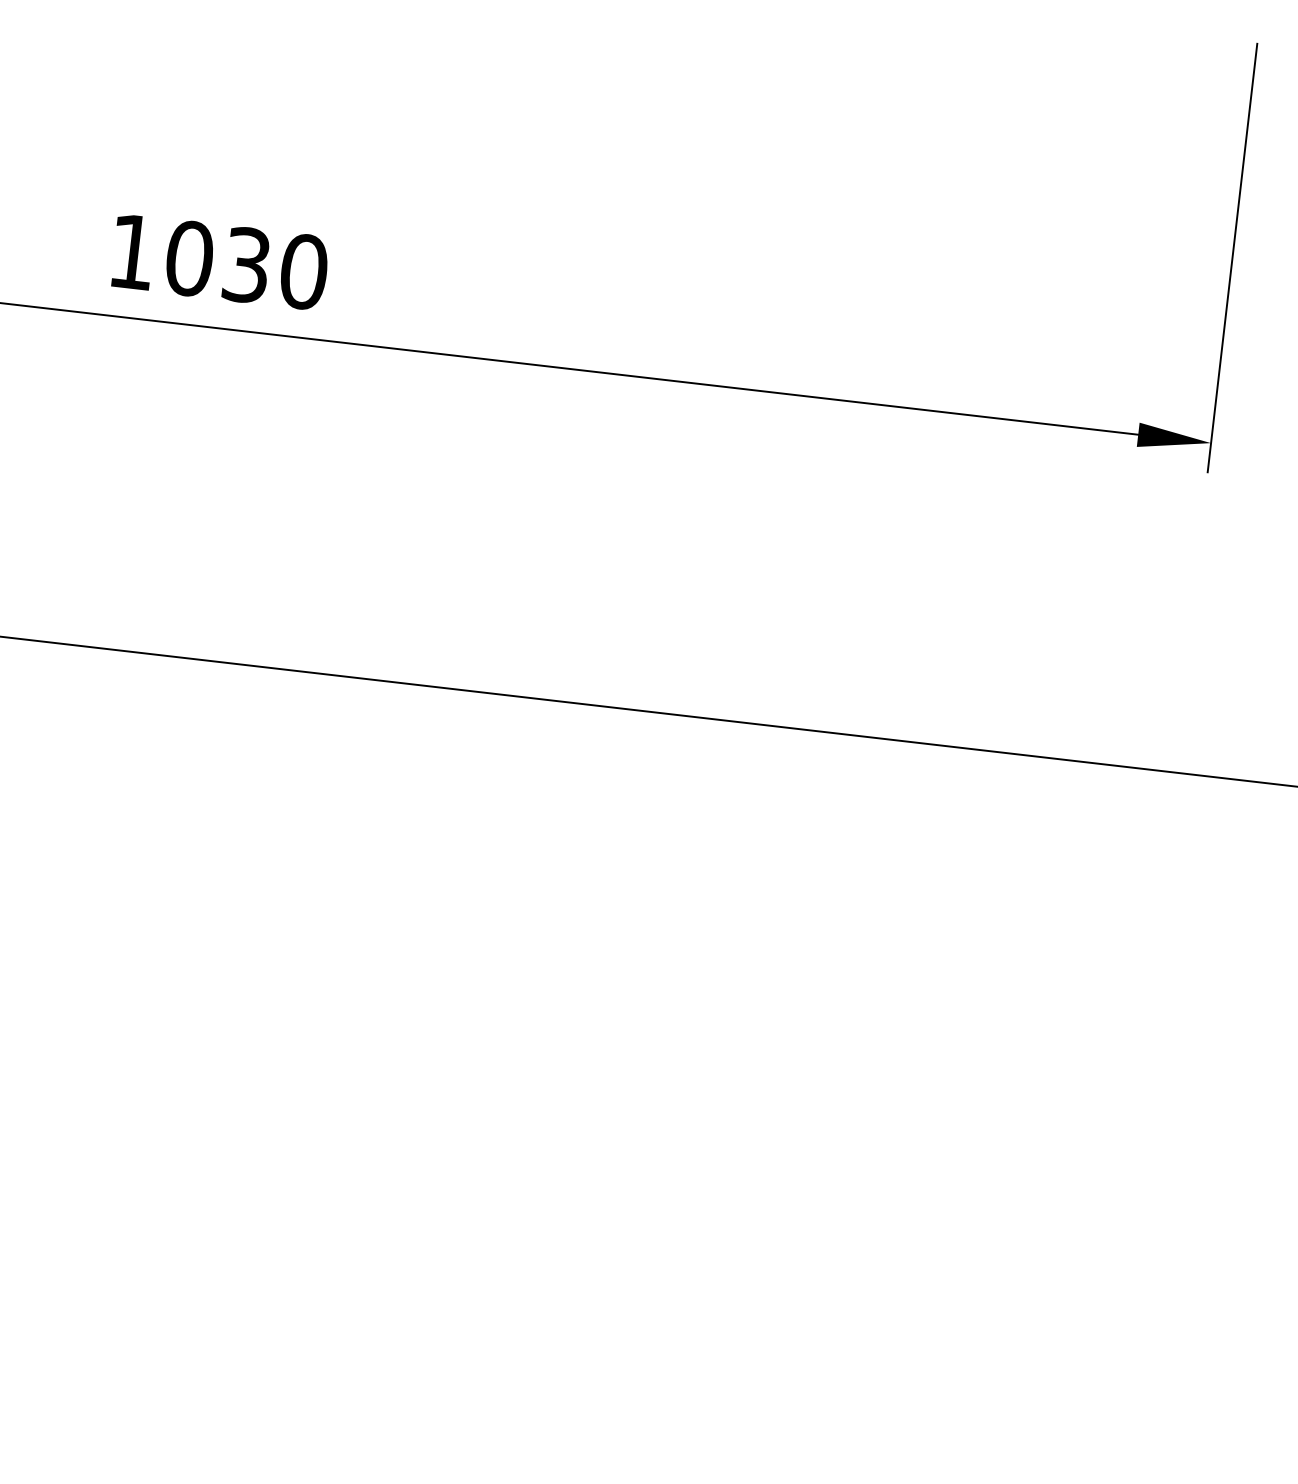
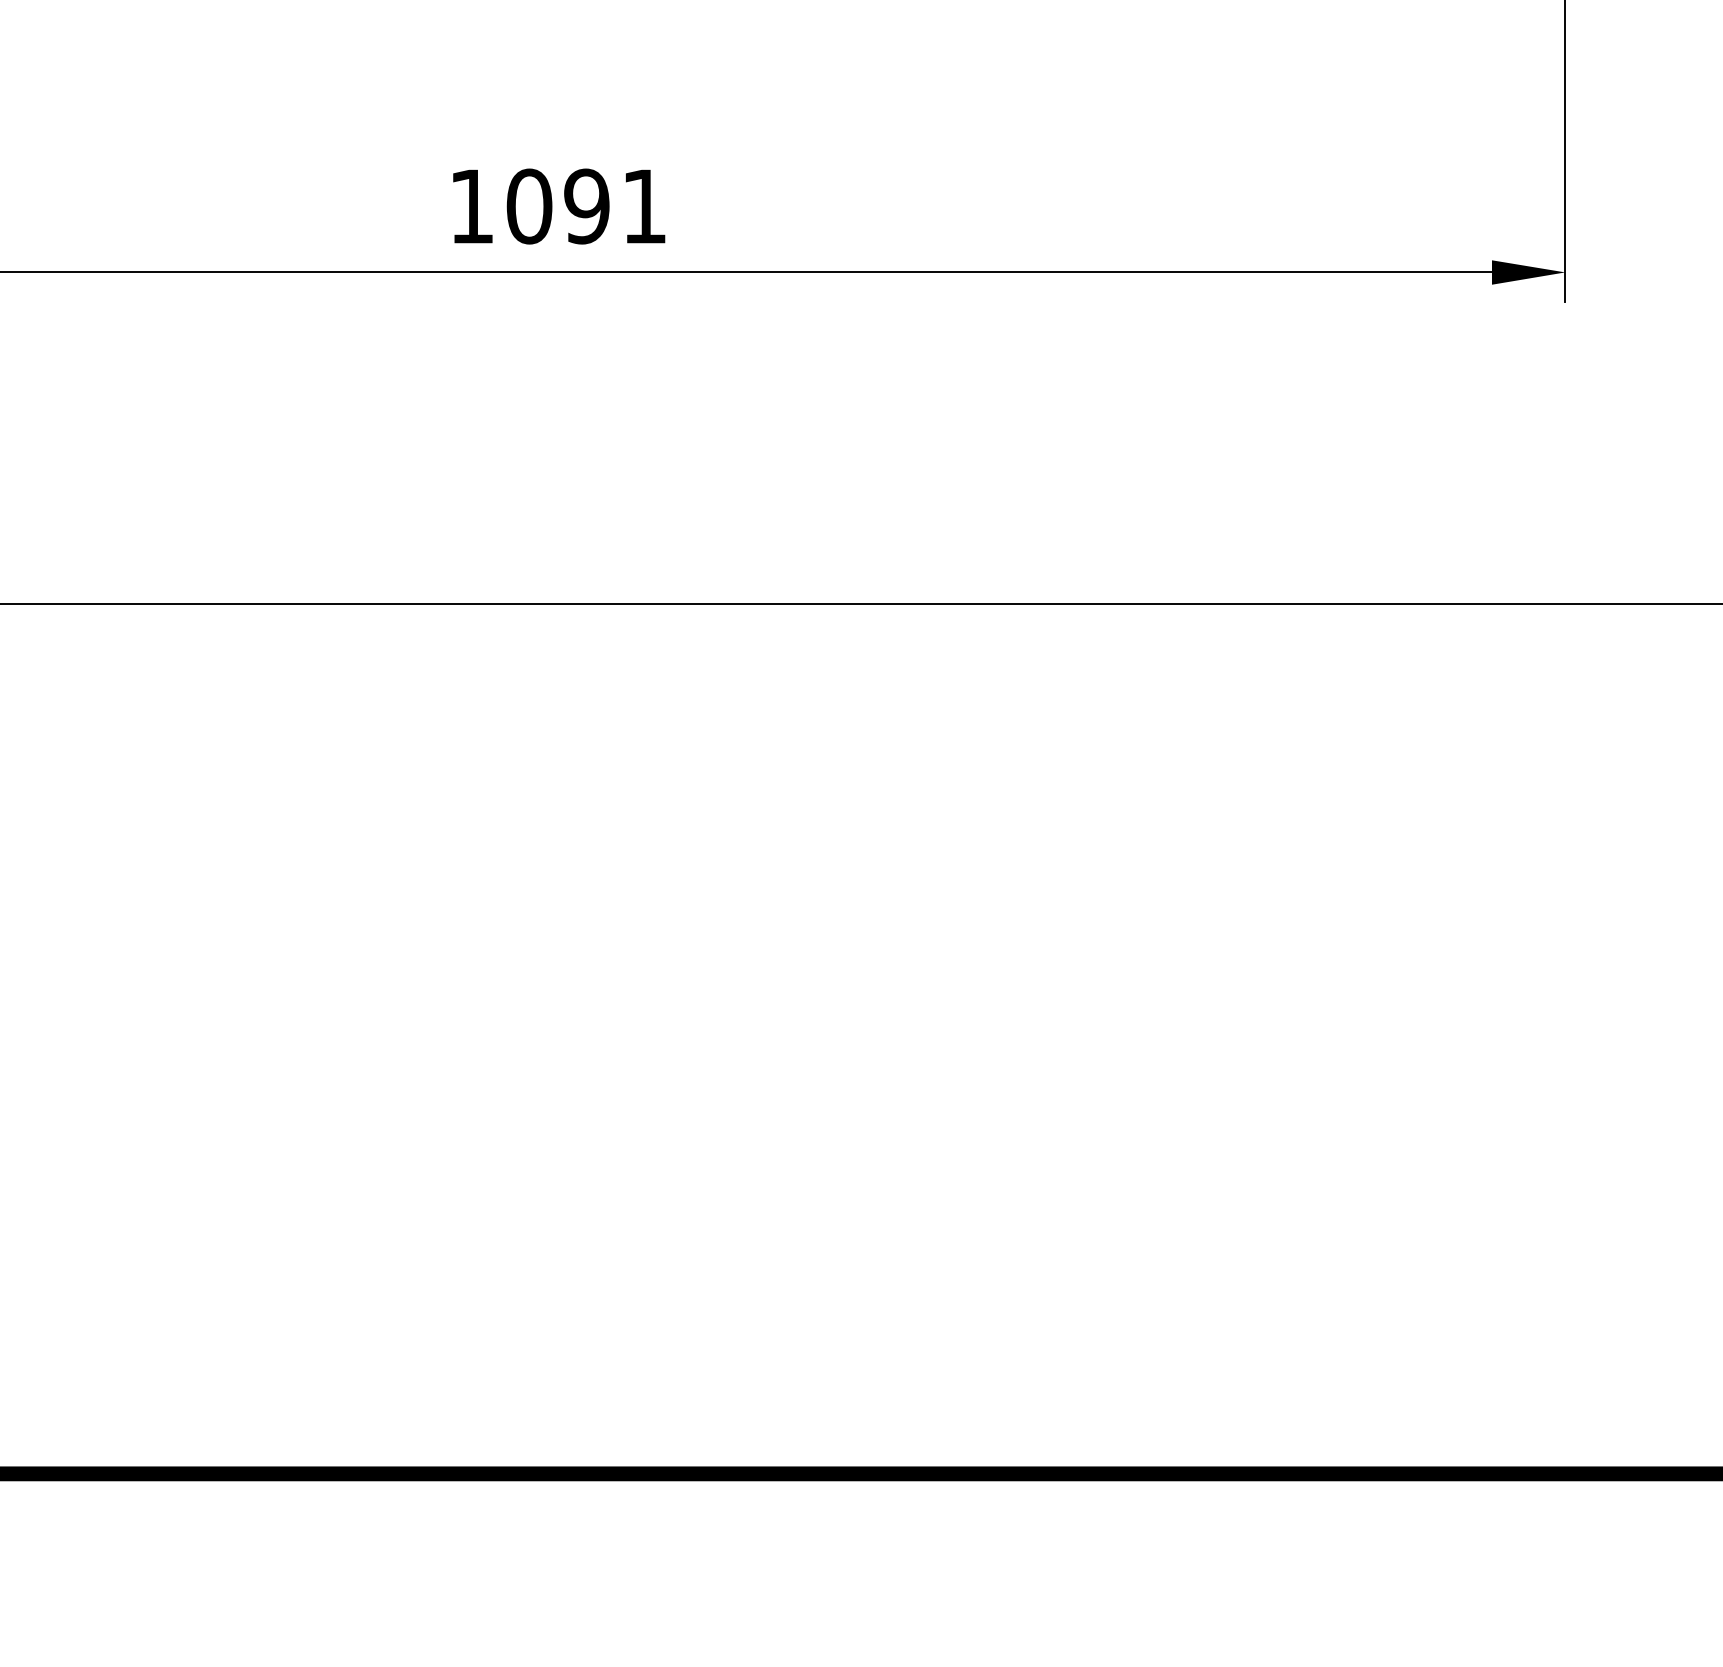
text: (275, 268) -> (615, 206), 1030 -> 1091

